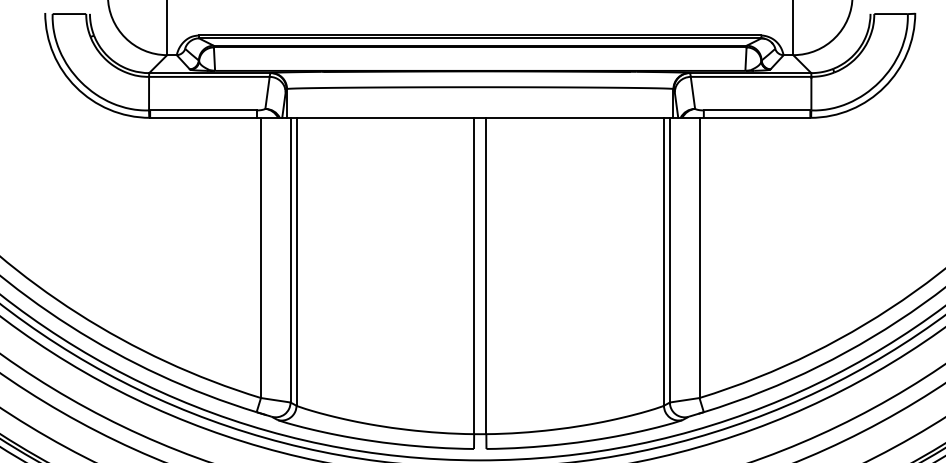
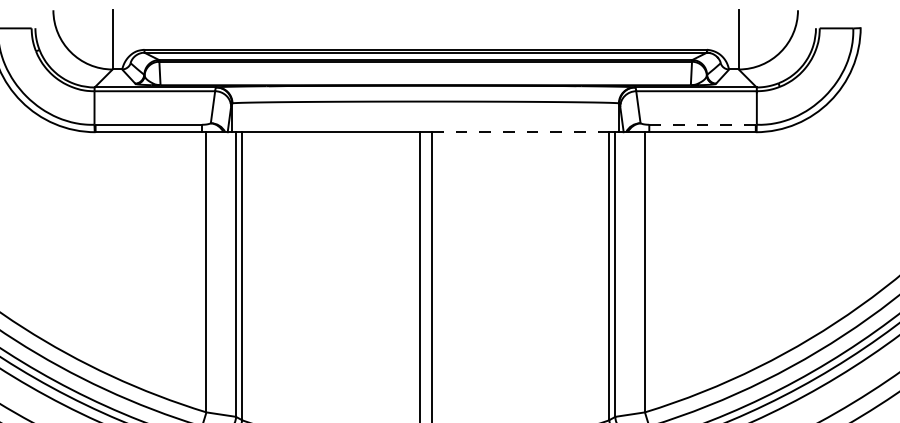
line: (756, 110) -> (701, 124), solid -> dashed
line: (575, 117) -> (520, 131), solid -> dashed

